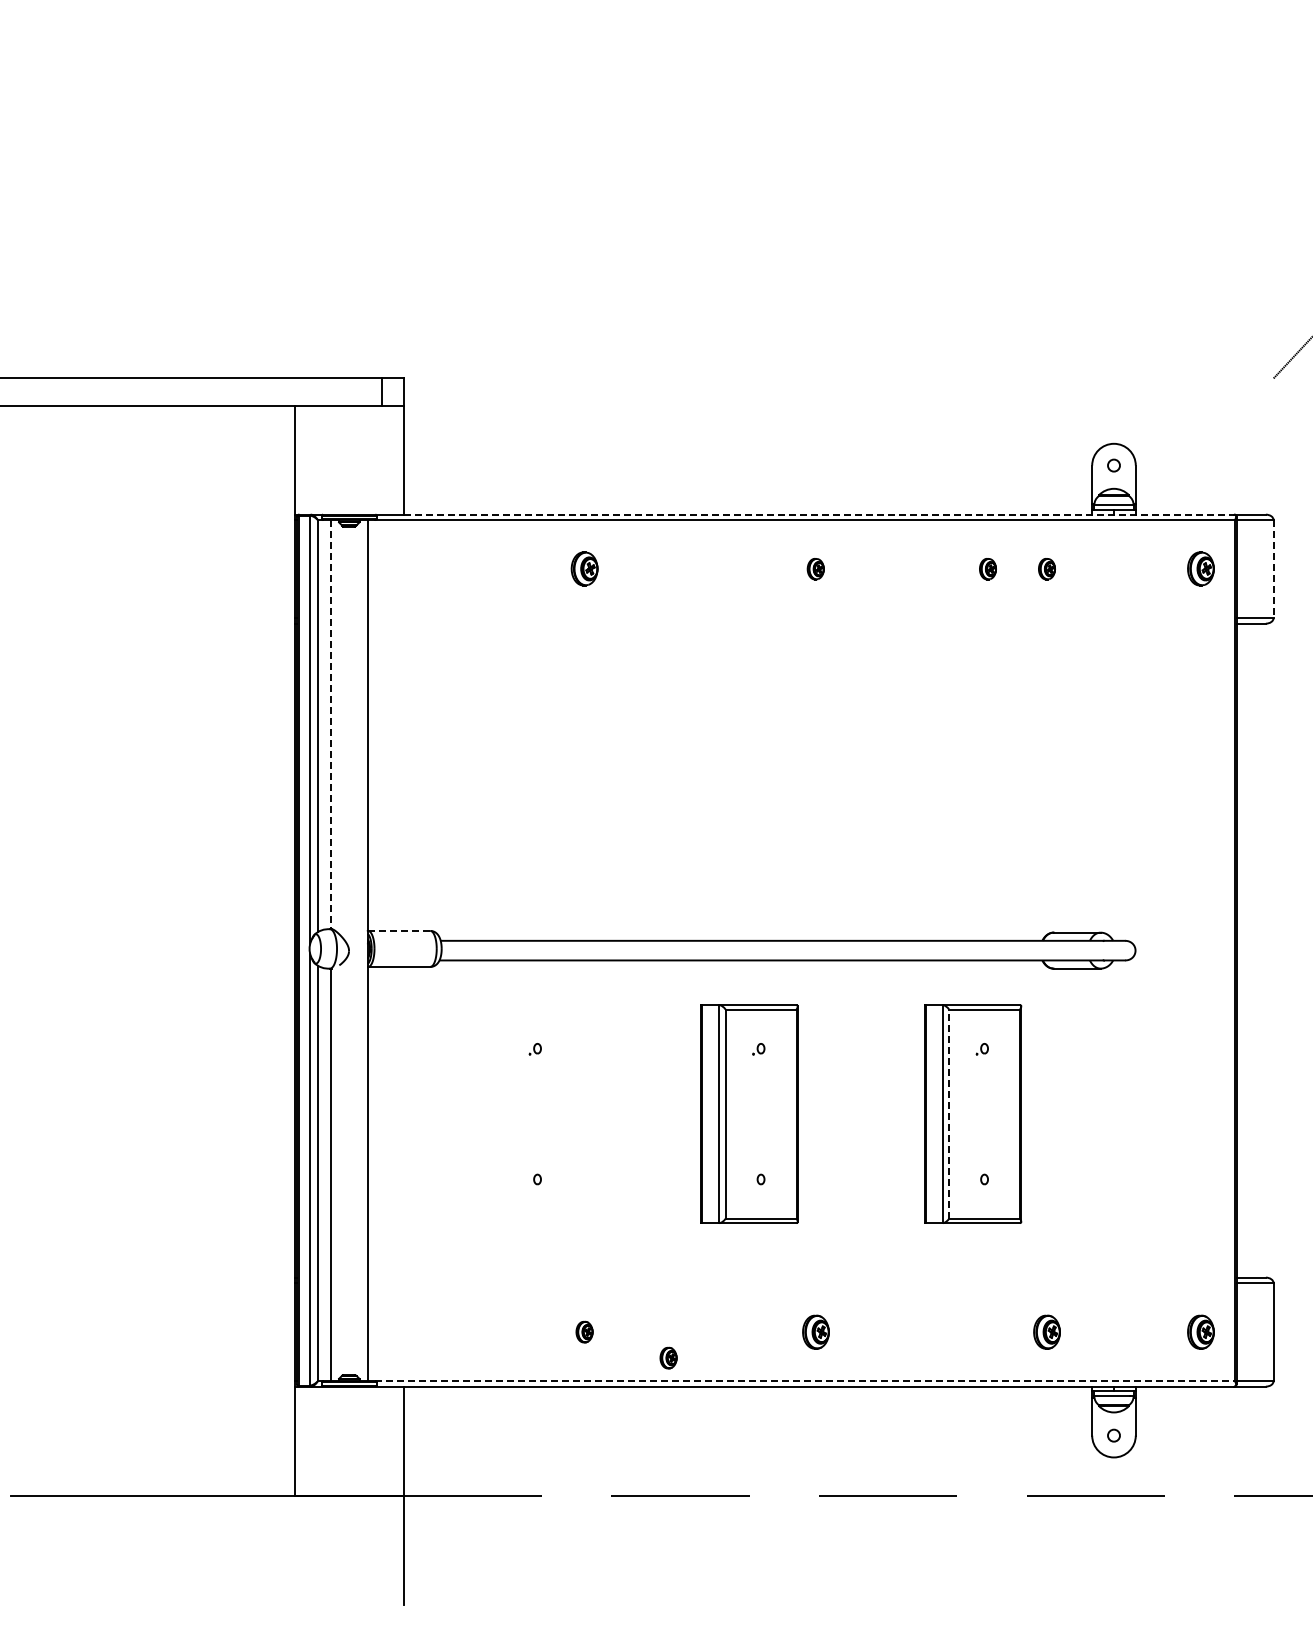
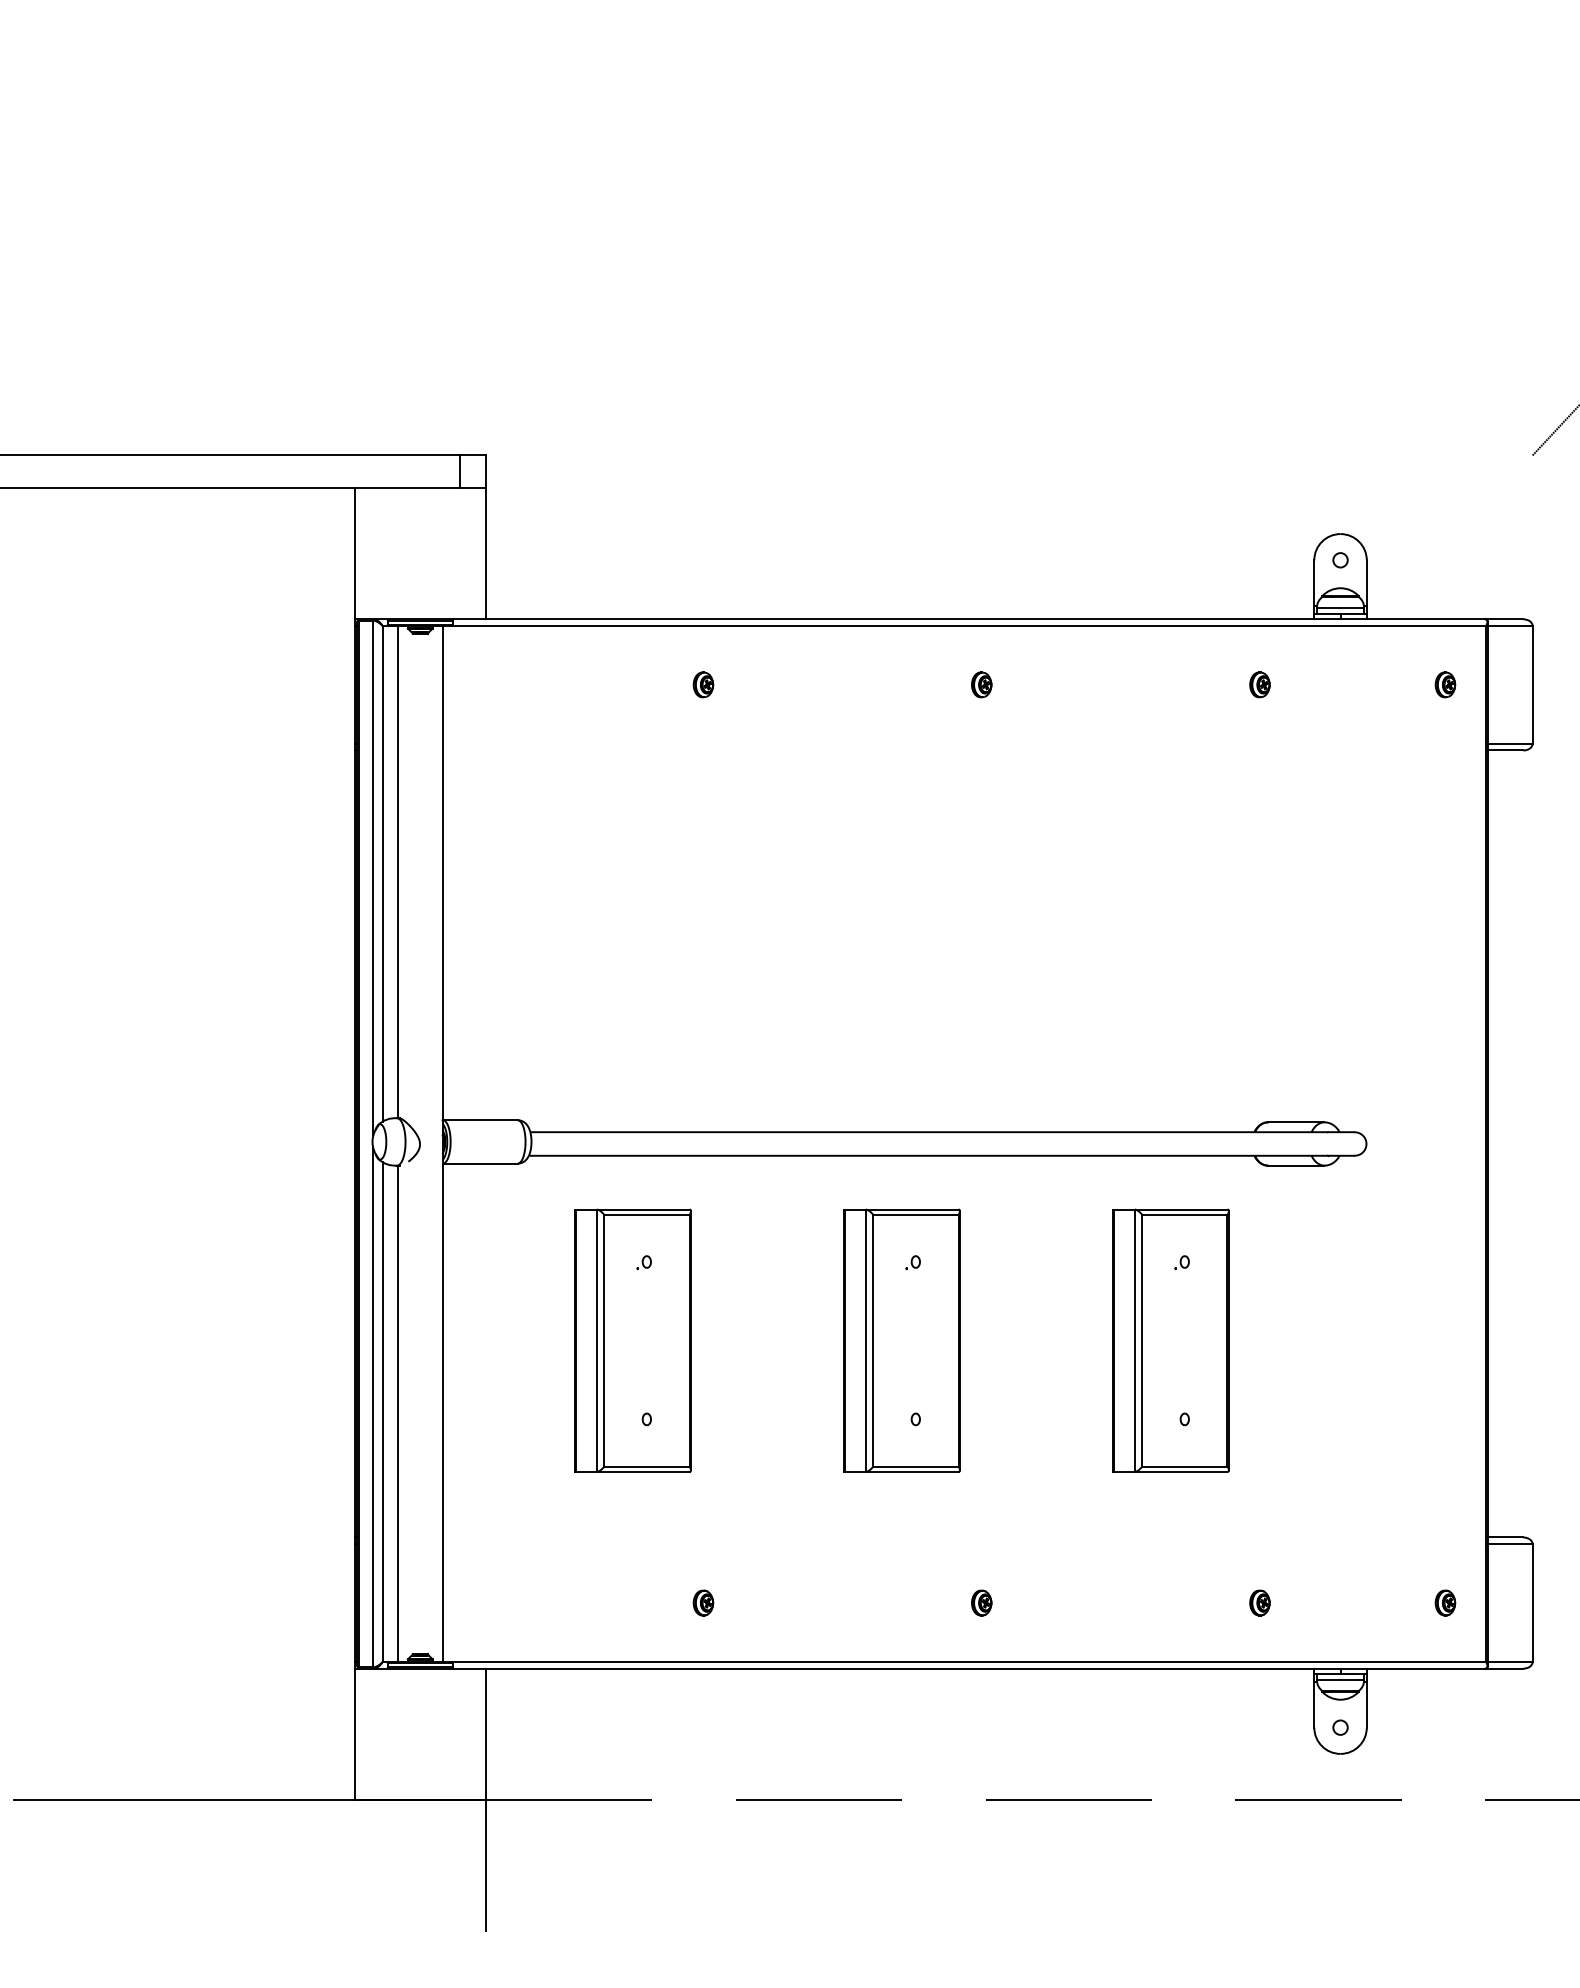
line: (819, 514) -> (986, 619), dashed -> solid
part: (584, 569) -> (703, 685), size x0.62
part: (987, 569) -> (1188, 685), removed
part: (1201, 569) -> (1445, 685), size x0.62
line: (1273, 569) -> (1532, 685), dashed -> solid
line: (330, 724) -> (397, 871), dashed -> solid
line: (398, 930) -> (479, 1119), dashed -> solid
part: (526, 1113) -> (633, 1339), added
line: (949, 1114) -> (1142, 1341), dashed -> solid
part: (815, 1331) -> (981, 1602), size x0.62
part: (1046, 1331) -> (1259, 1602), size x0.62
part: (1201, 1331) -> (1445, 1602), size x0.62
part: (668, 1357) -> (804, 1633), removed
line: (805, 1381) -> (969, 1662), dashed -> solid

